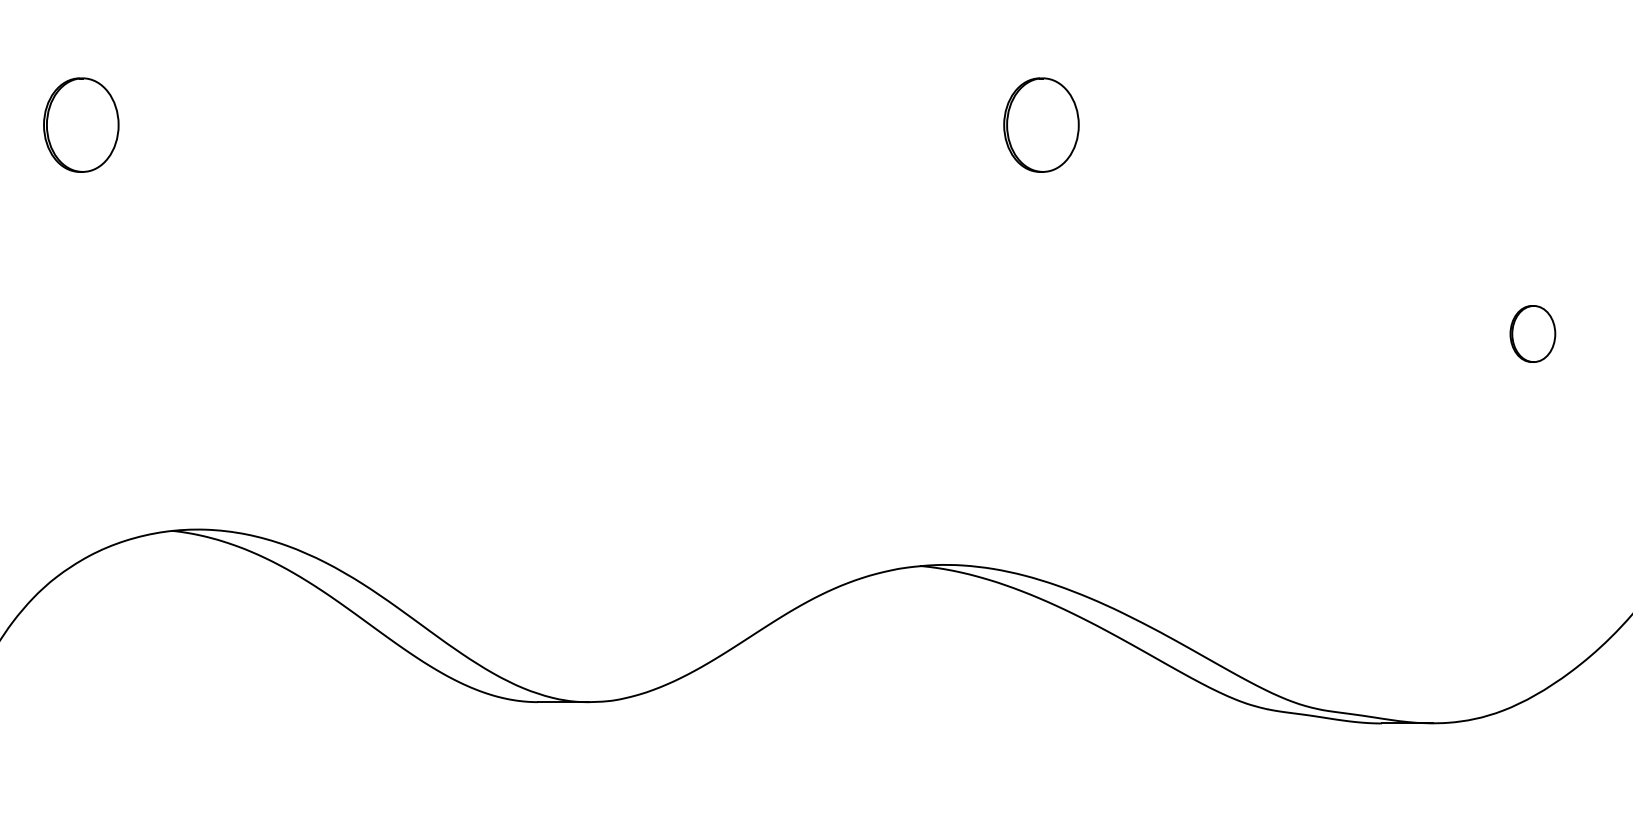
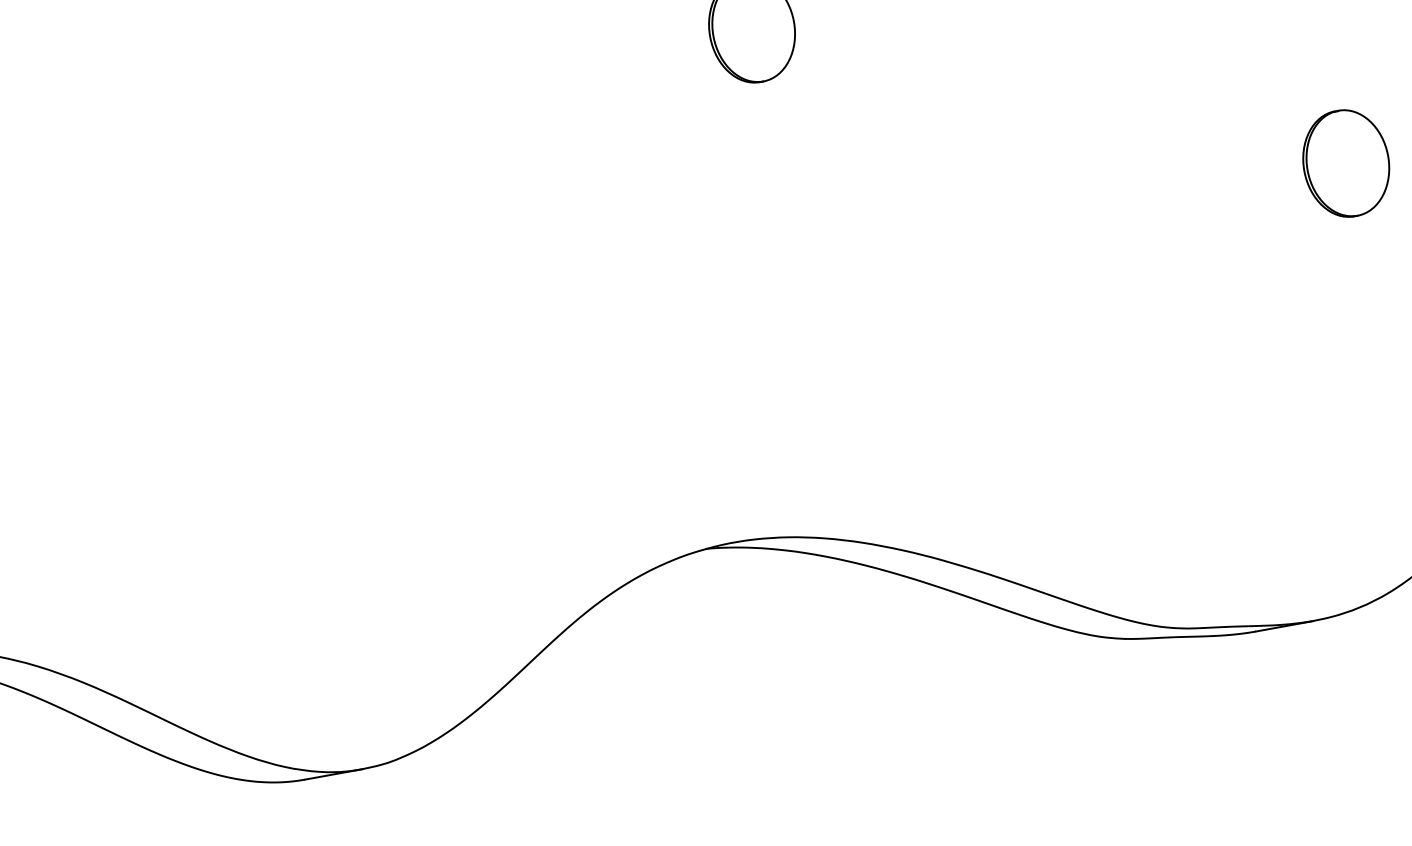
part: (1532, 333) -> (1345, 163), size x1.67

